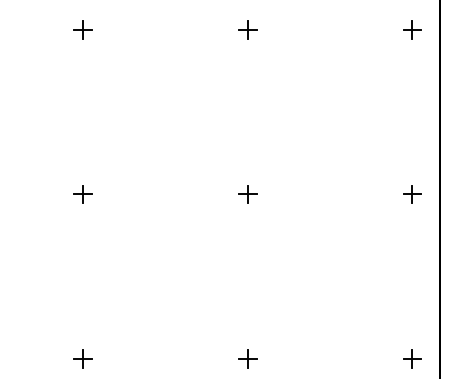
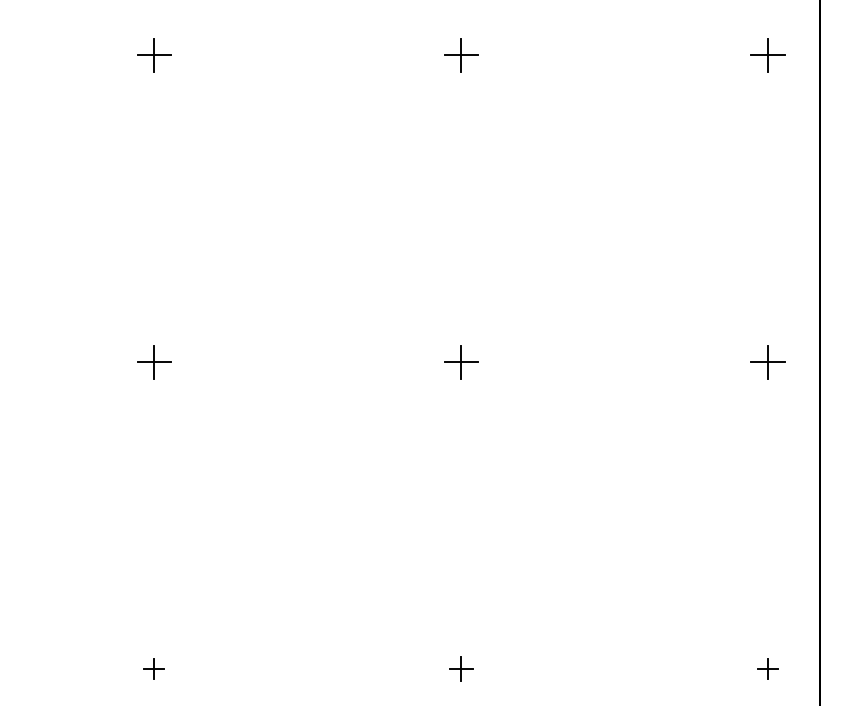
part: (82, 358) -> (153, 667), size x0.6
part: (247, 358) -> (460, 667), size x0.7
part: (412, 358) -> (768, 667), size x0.6

